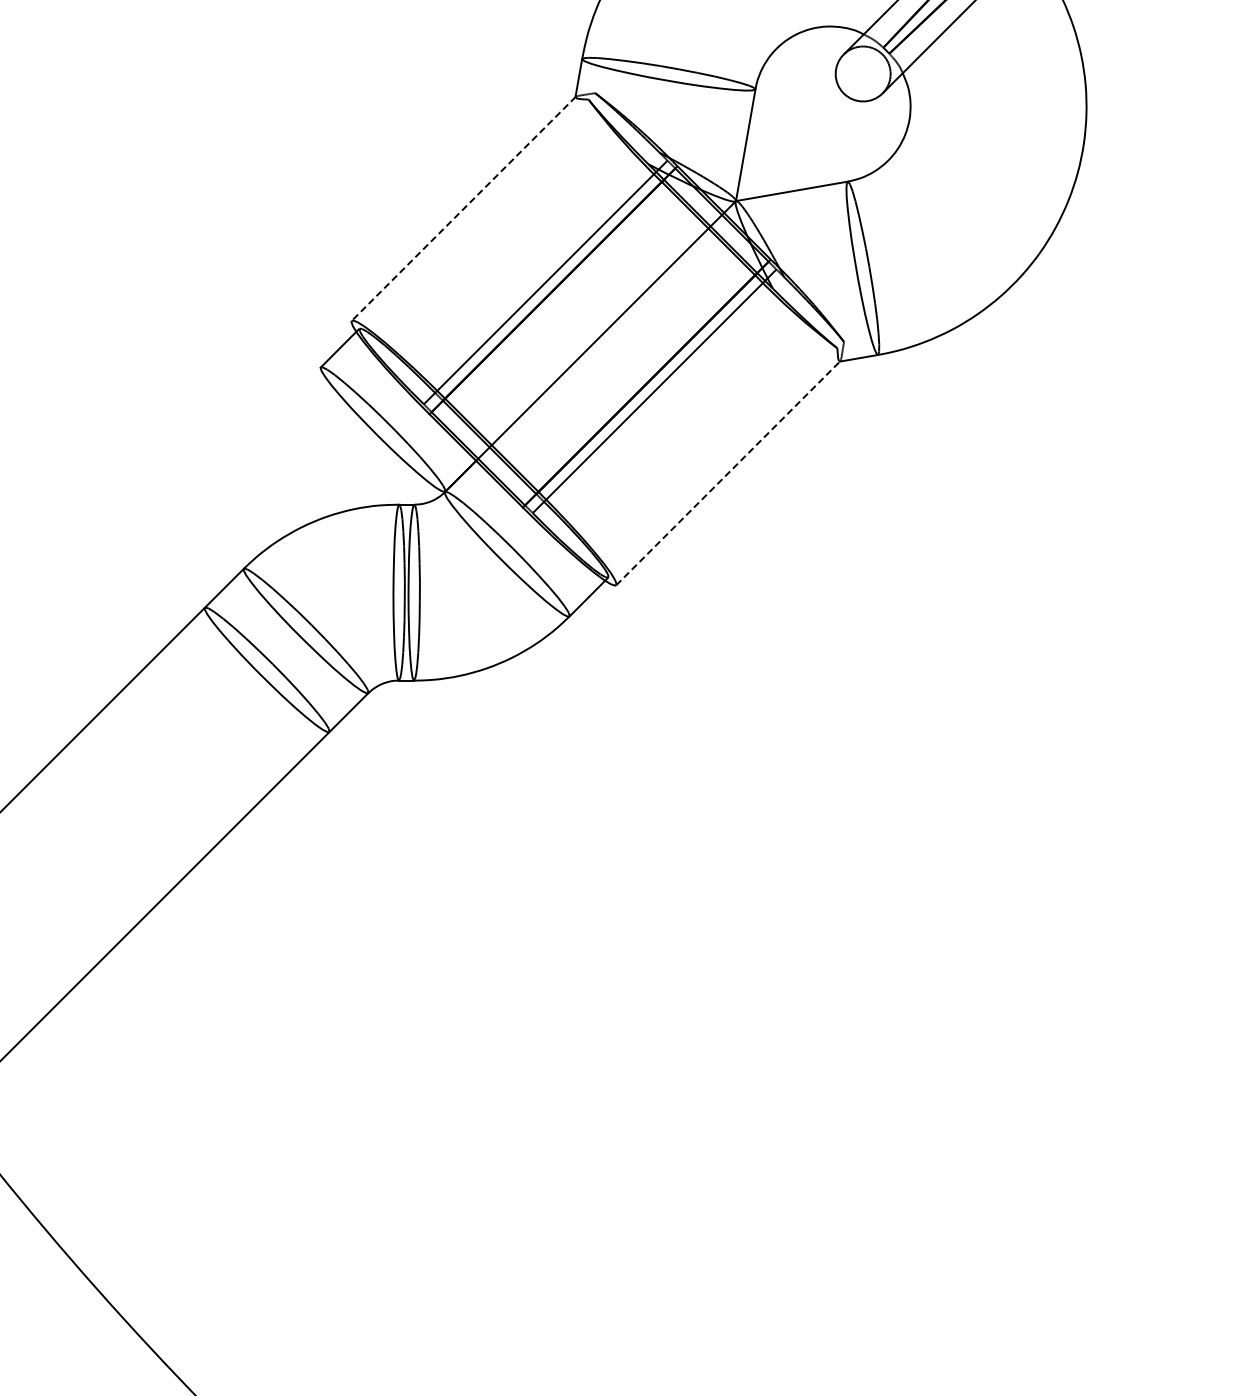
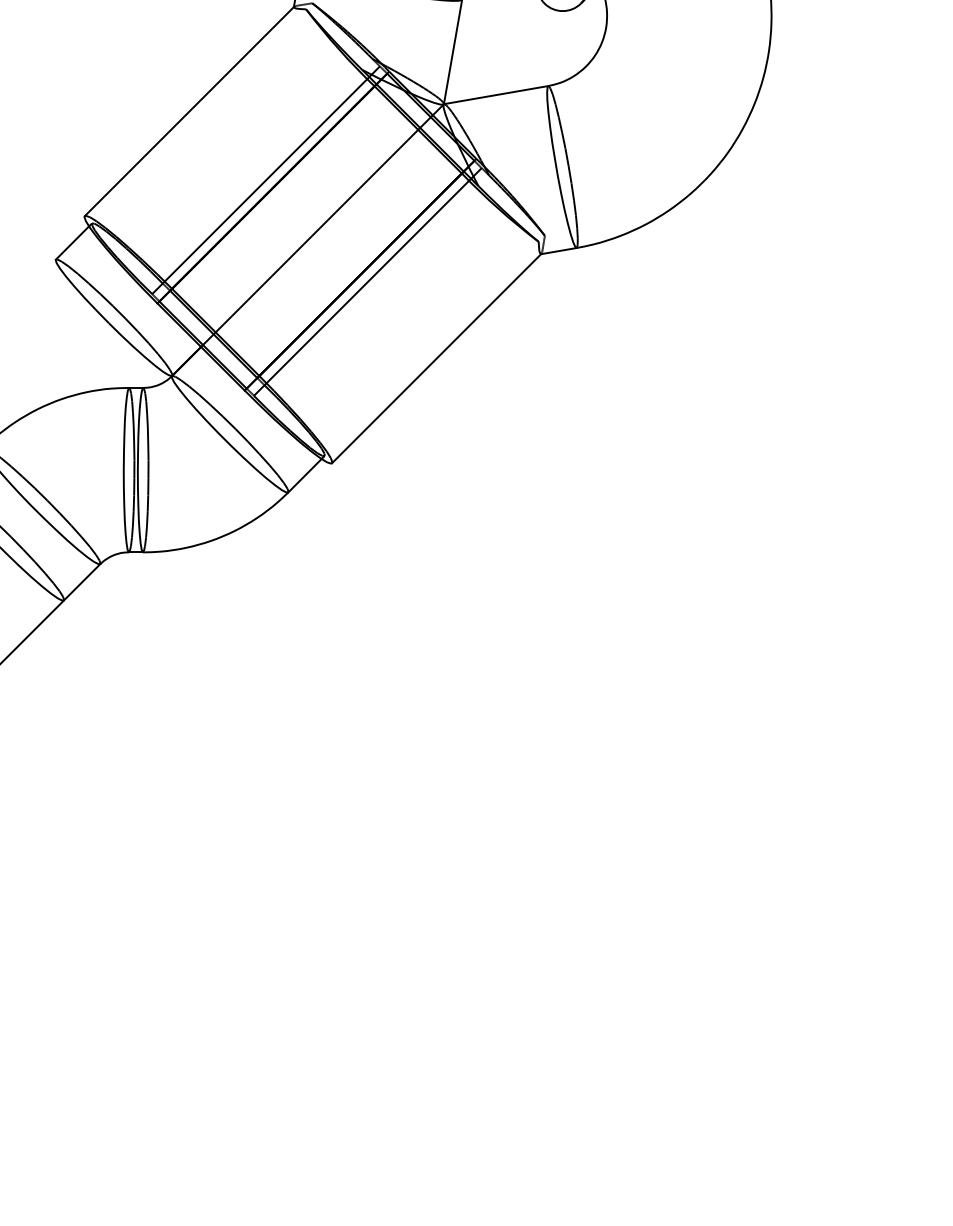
line: (463, 209) -> (189, 112), dashed -> solid
line: (728, 472) -> (436, 357), dashed -> solid

